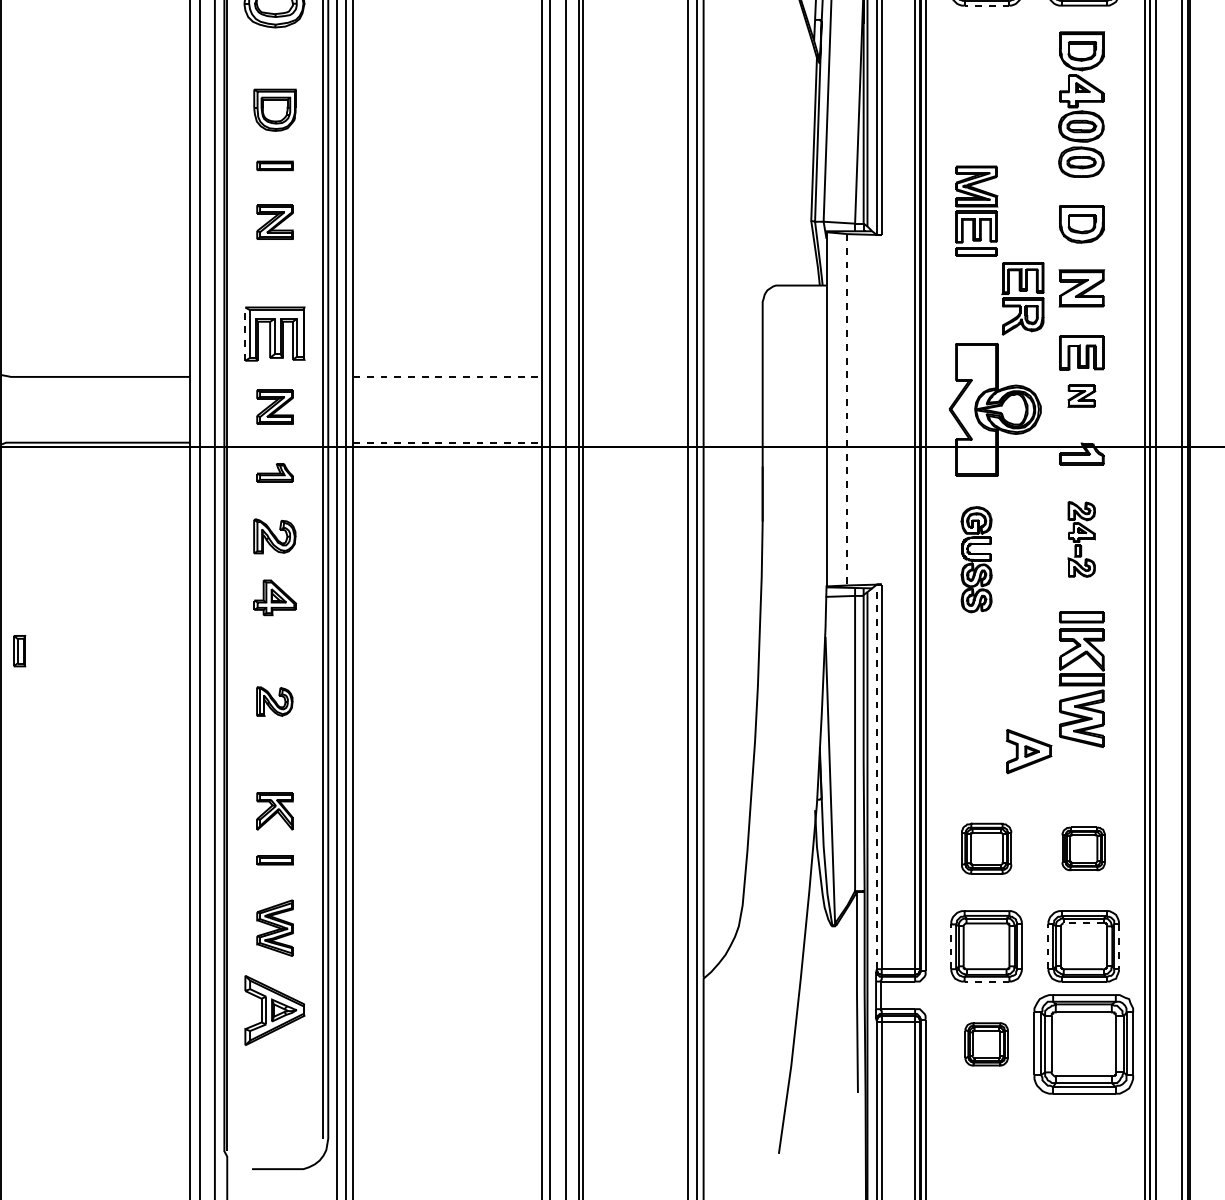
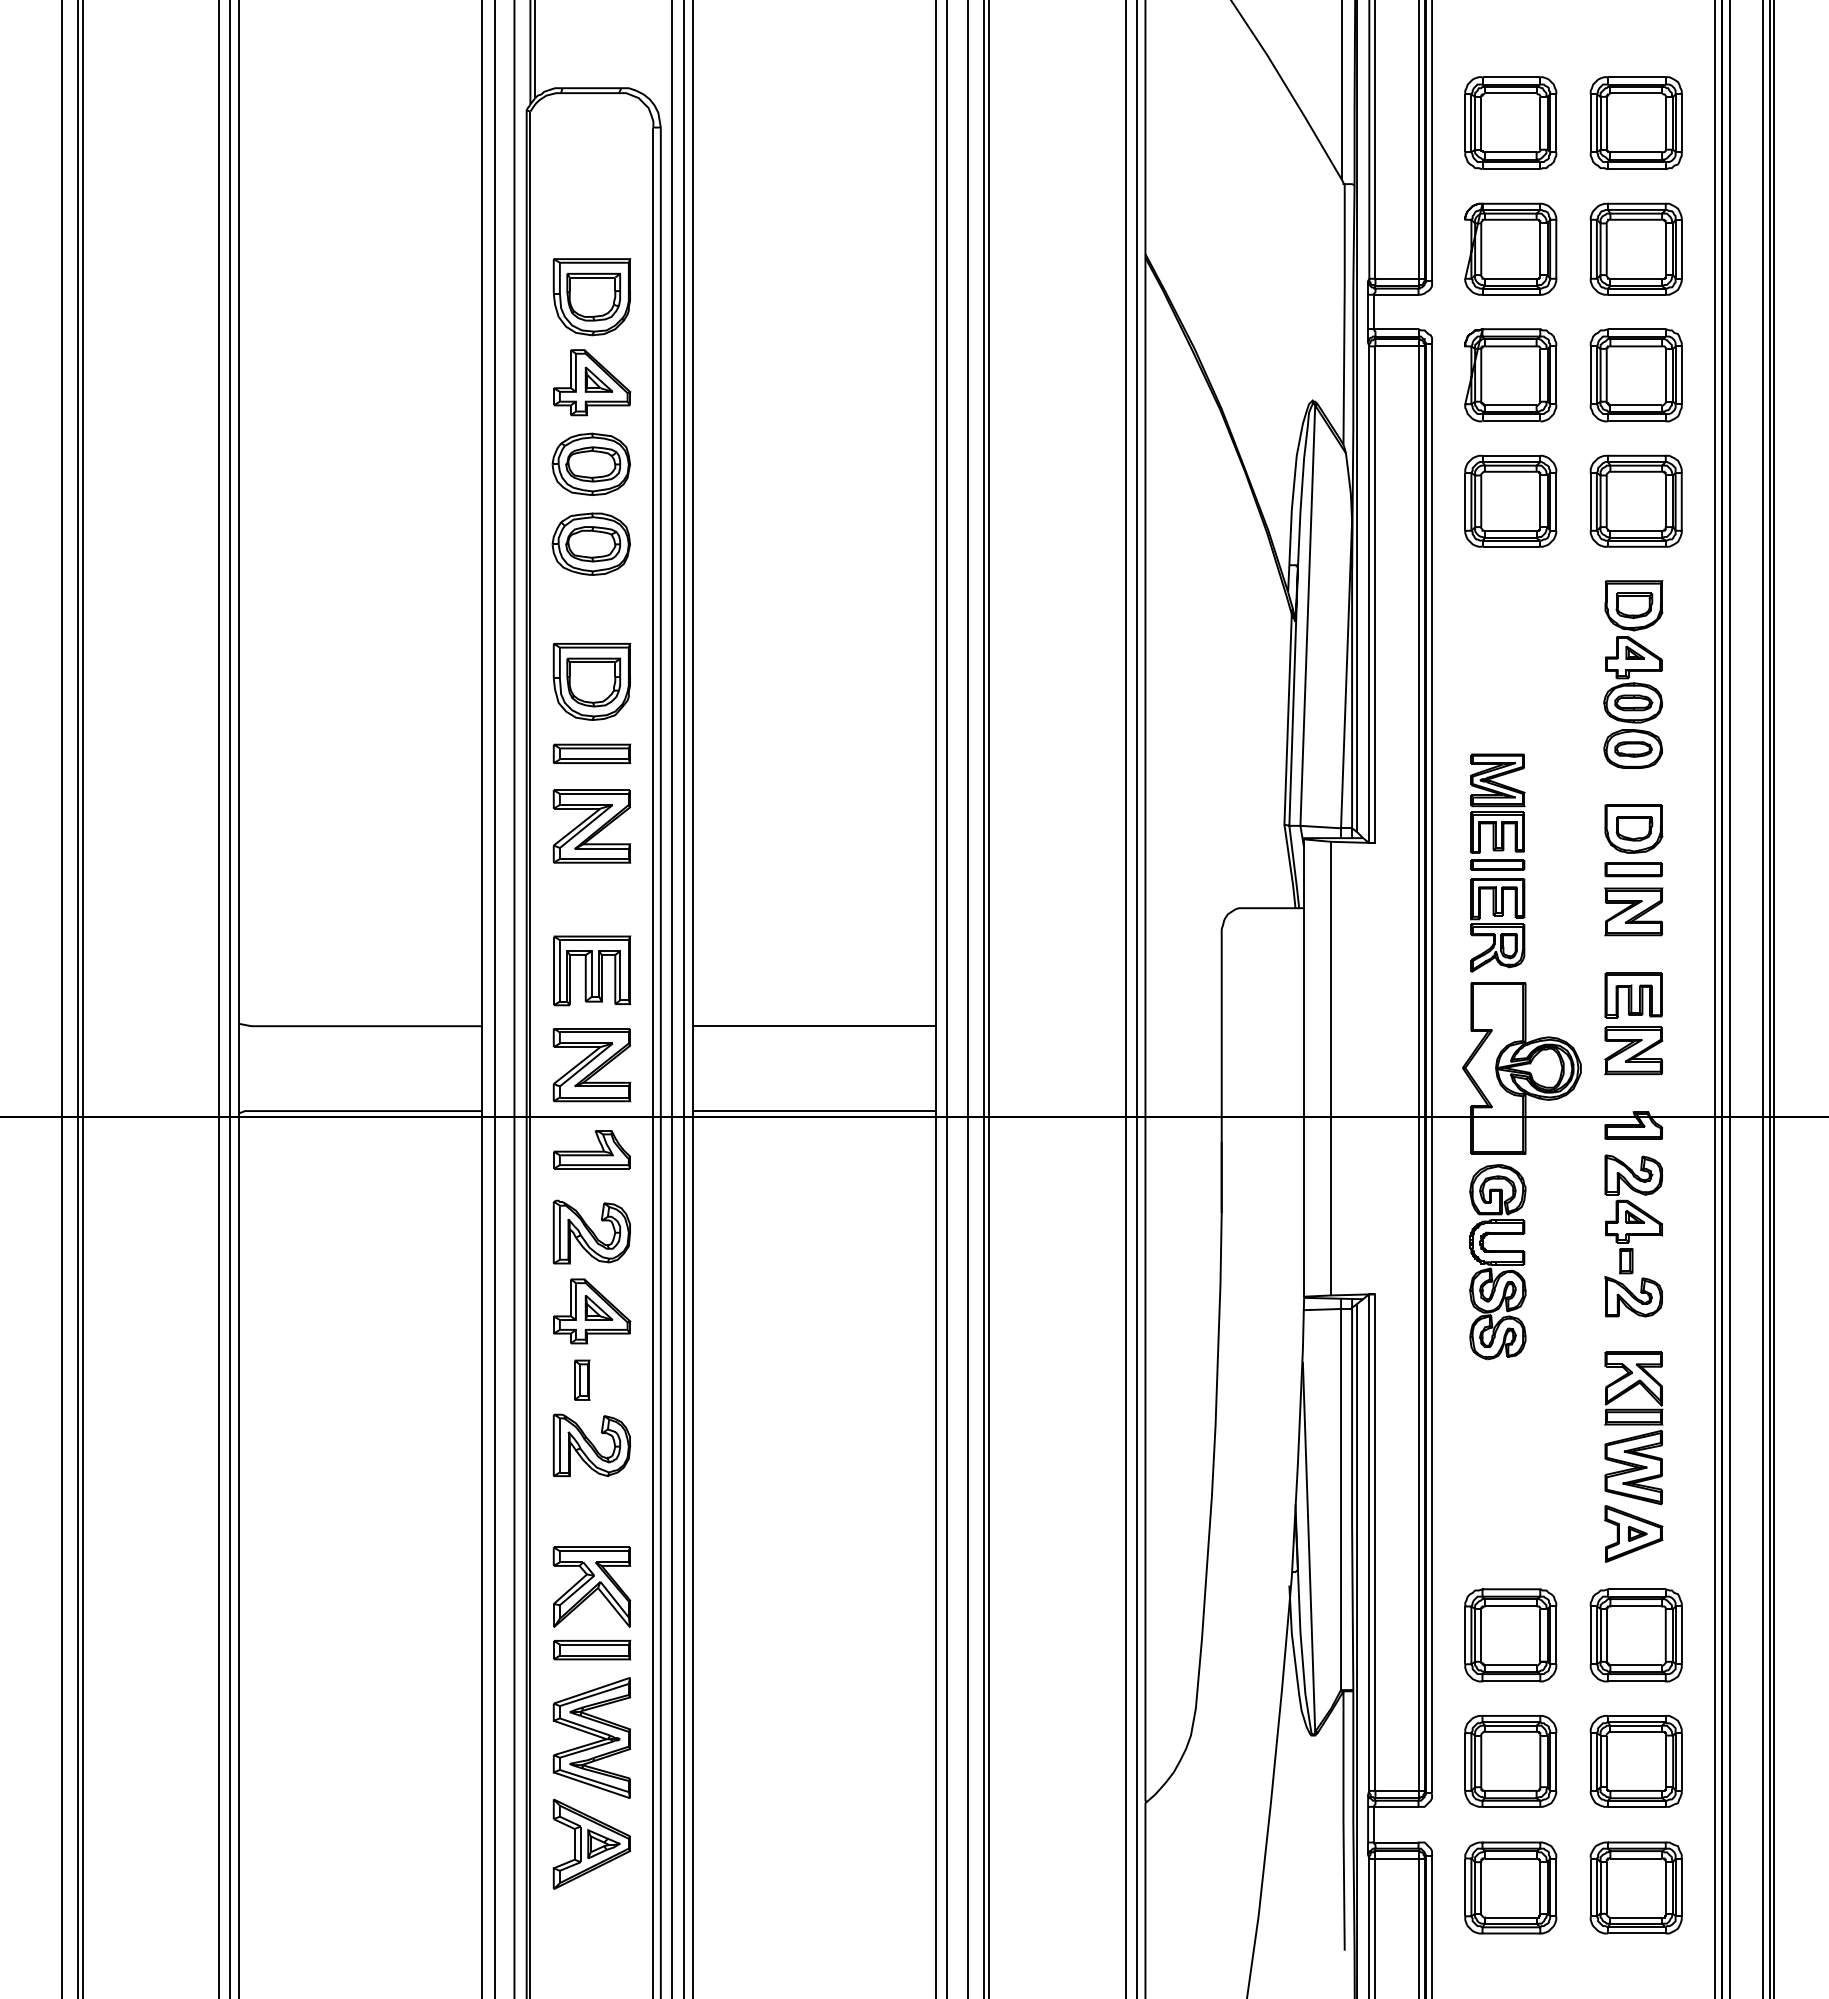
line: (987, 5) -> (1511, 546), dashed -> solid
part: (274, 109) -> (591, 681), size x1.43
part: (274, 165) -> (591, 753), size x1.67
part: (274, 222) -> (591, 826), size x1.67
part: (1022, 298) -> (1497, 925), moved
line: (245, 333) -> (553, 970), dashed -> solid
line: (447, 377) -> (814, 1026), dashed -> solid
part: (1081, 395) -> (1633, 1050), size x1.67
part: (274, 407) -> (591, 1065), size x1.67
line: (847, 409) -> (1331, 1068), dashed -> solid
line: (447, 442) -> (814, 1111), dashed -> solid
part: (274, 472) -> (591, 1149), size x1.67
part: (274, 535) -> (591, 1231), size x1.43
part: (1081, 539) -> (1633, 1235), size x1.67
part: (976, 559) -> (1497, 1262), size x1.43
part: (275, 597) -> (592, 1311), size x1.43
part: (1081, 617) -> (1633, 869), moved
part: (19, 650) -> (582, 1379), moved
part: (274, 701) -> (591, 1445), size x1.67
part: (1028, 751) -> (1633, 1533), moved
line: (877, 776) -> (1369, 1542), dashed -> solid
part: (274, 810) -> (591, 1586), size x1.67
part: (986, 848) -> (1510, 1635), size x1.43
part: (1083, 848) -> (1635, 1635), size x1.67
part: (275, 860) -> (592, 1650), size x1.67
line: (1083, 923) -> (1636, 1731), dashed -> solid
part: (274, 927) -> (591, 1737), size x1.67
line: (951, 947) -> (1465, 1762), dashed -> solid
line: (1048, 947) -> (1590, 1762), dashed -> solid
line: (1118, 947) -> (1681, 1762), dashed -> solid
line: (987, 981) -> (1511, 1806), dashed -> solid
part: (986, 1044) -> (1510, 1887), size x1.67
part: (1083, 1044) -> (1635, 1887), size x0.71

